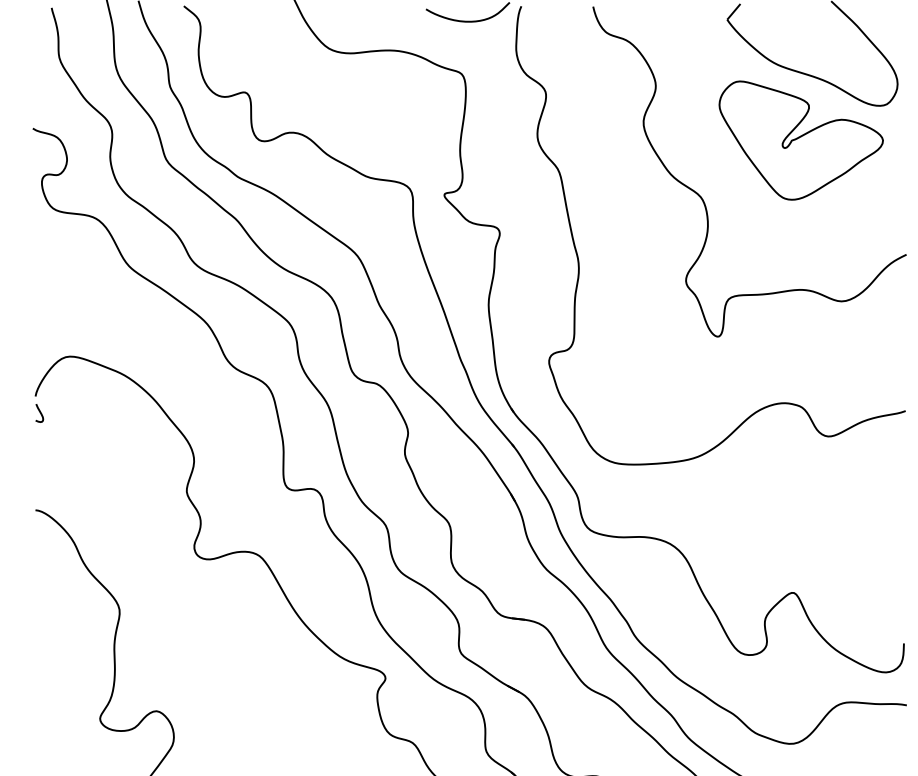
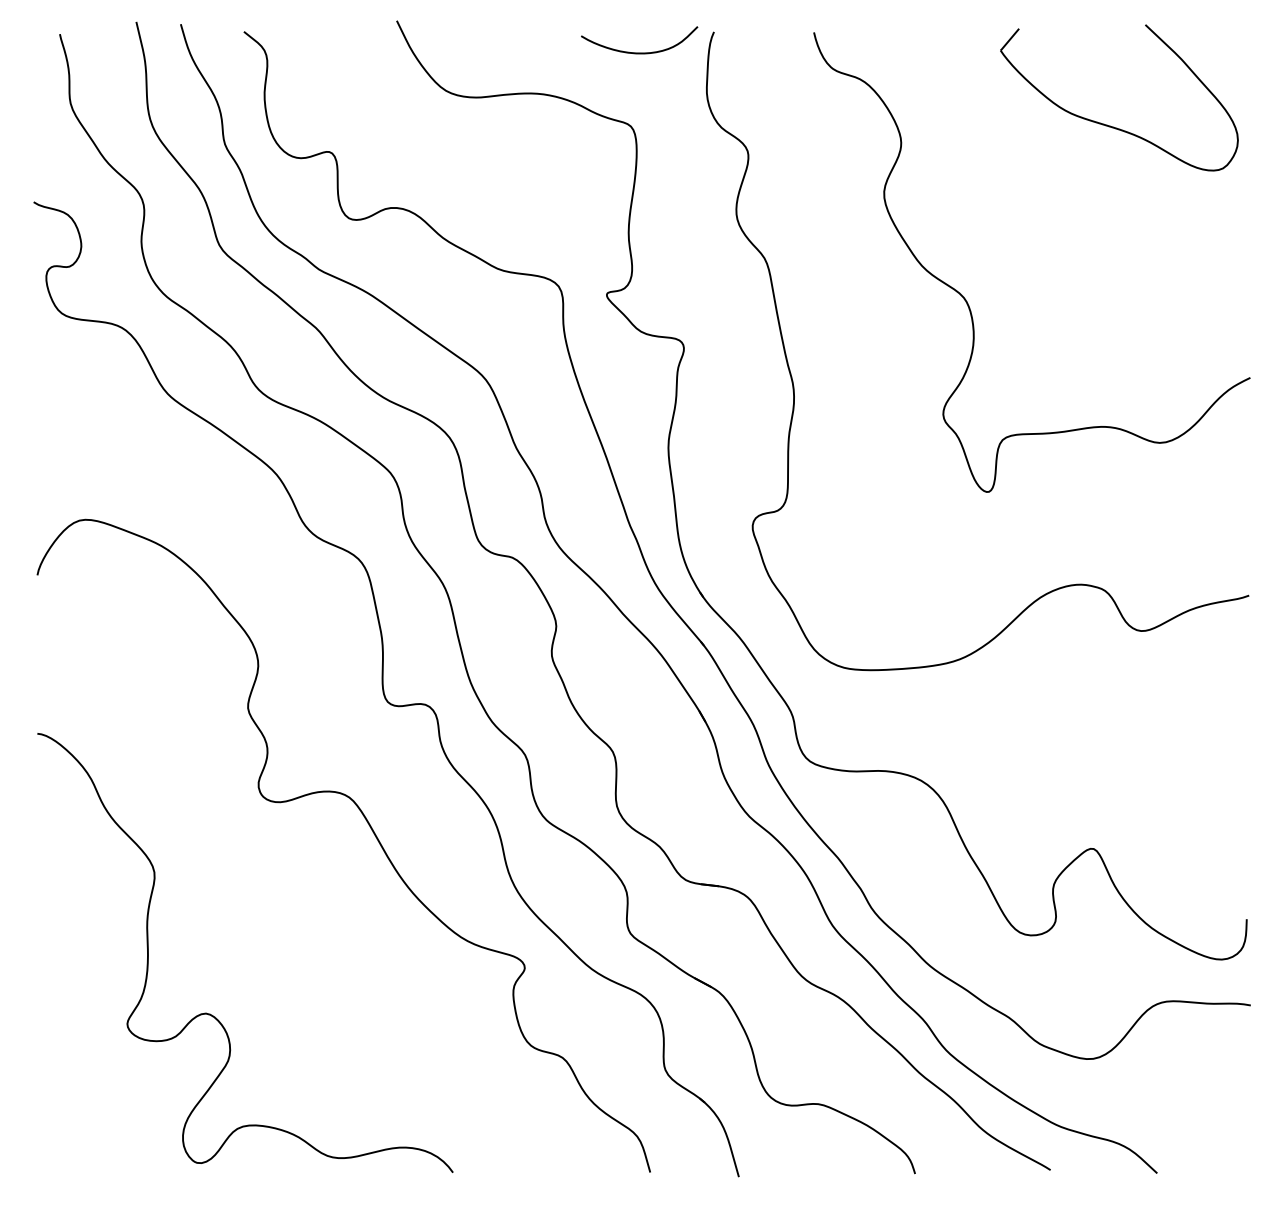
part: (801, 140) -> (1103, 218), removed
curve: (39, 413) -> (43, 598), removed

